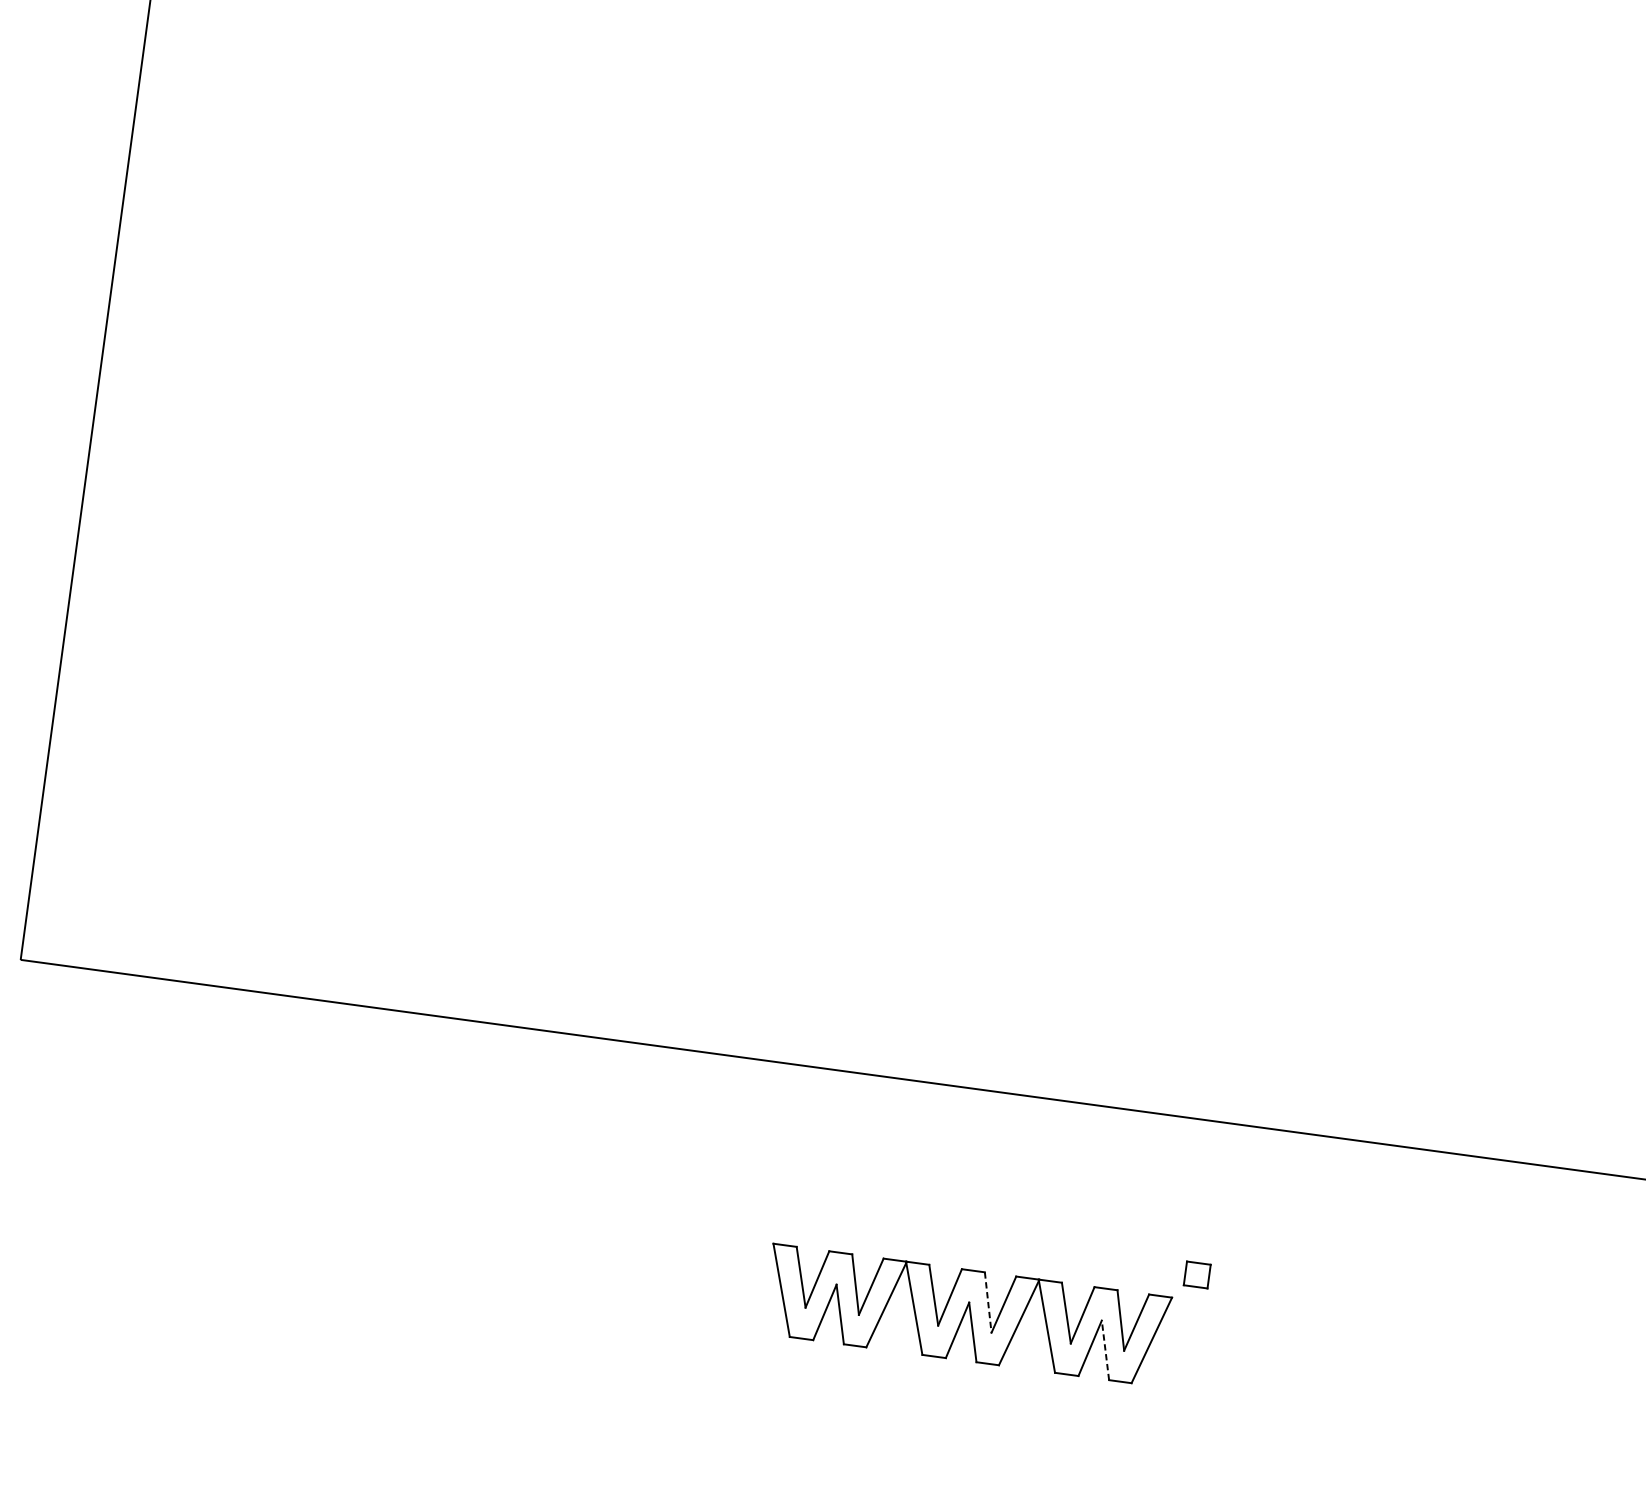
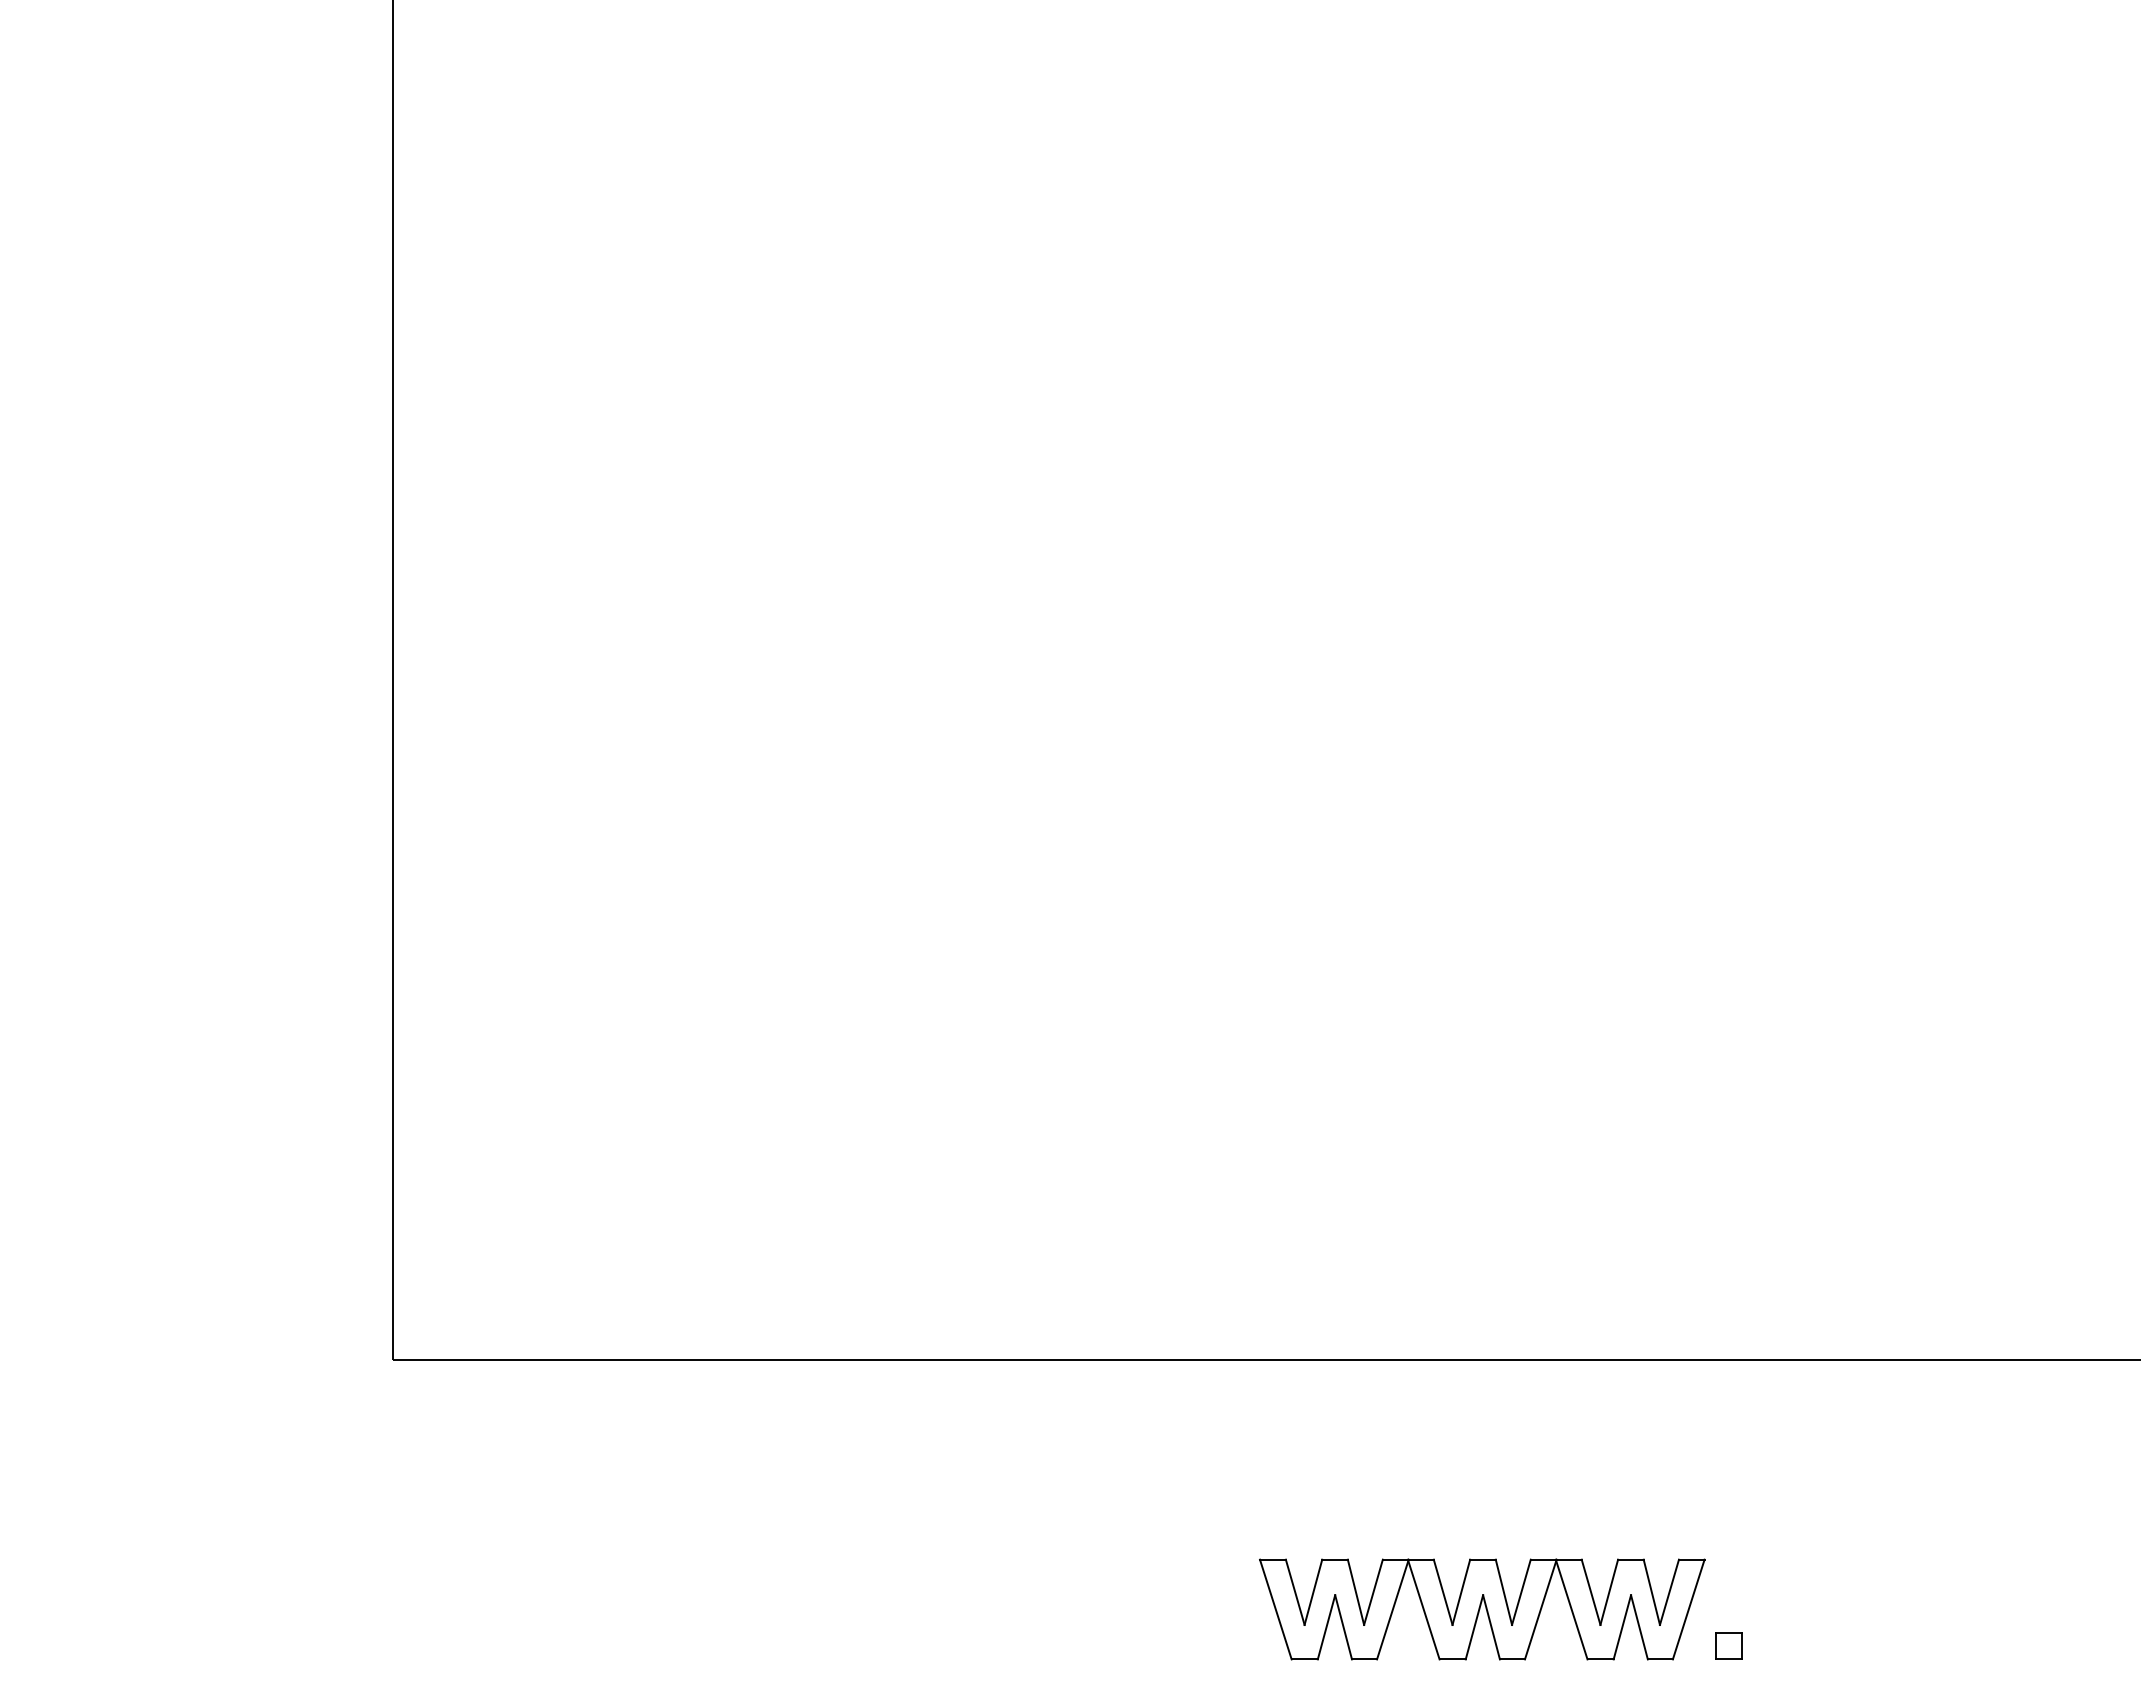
part: (1197, 1274) -> (1728, 1645), moved
line: (987, 1302) -> (1503, 1592), dashed -> solid
line: (1105, 1349) -> (1639, 1626), dashed -> solid

